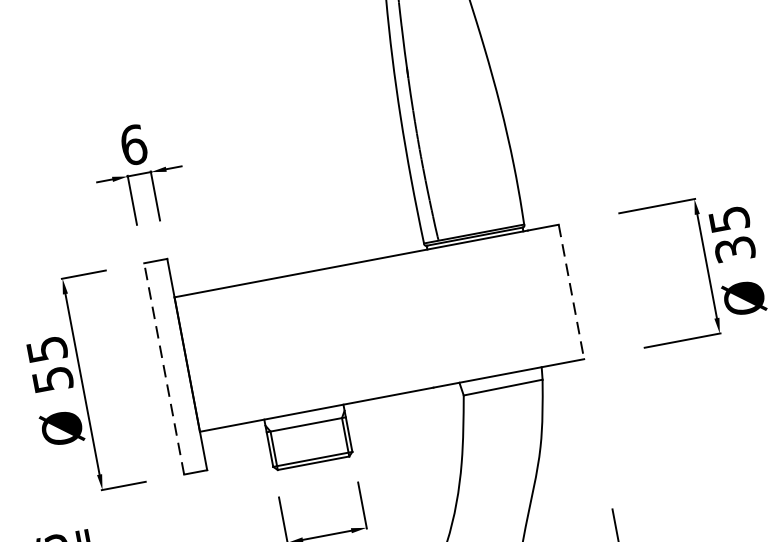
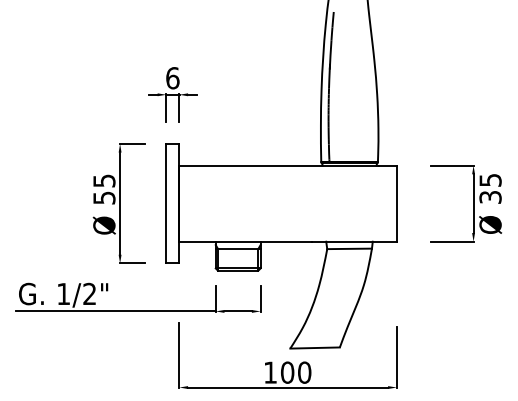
line: (571, 293) -> (396, 204), dashed -> solid
line: (164, 368) -> (166, 203), dashed -> solid

